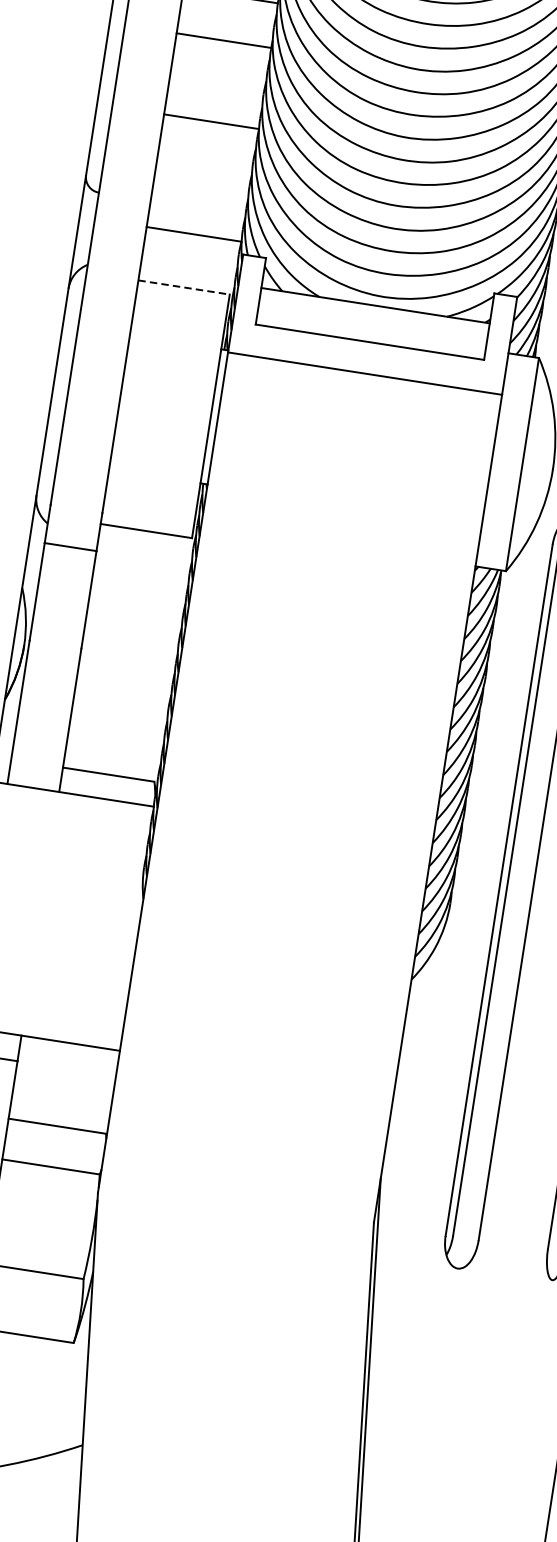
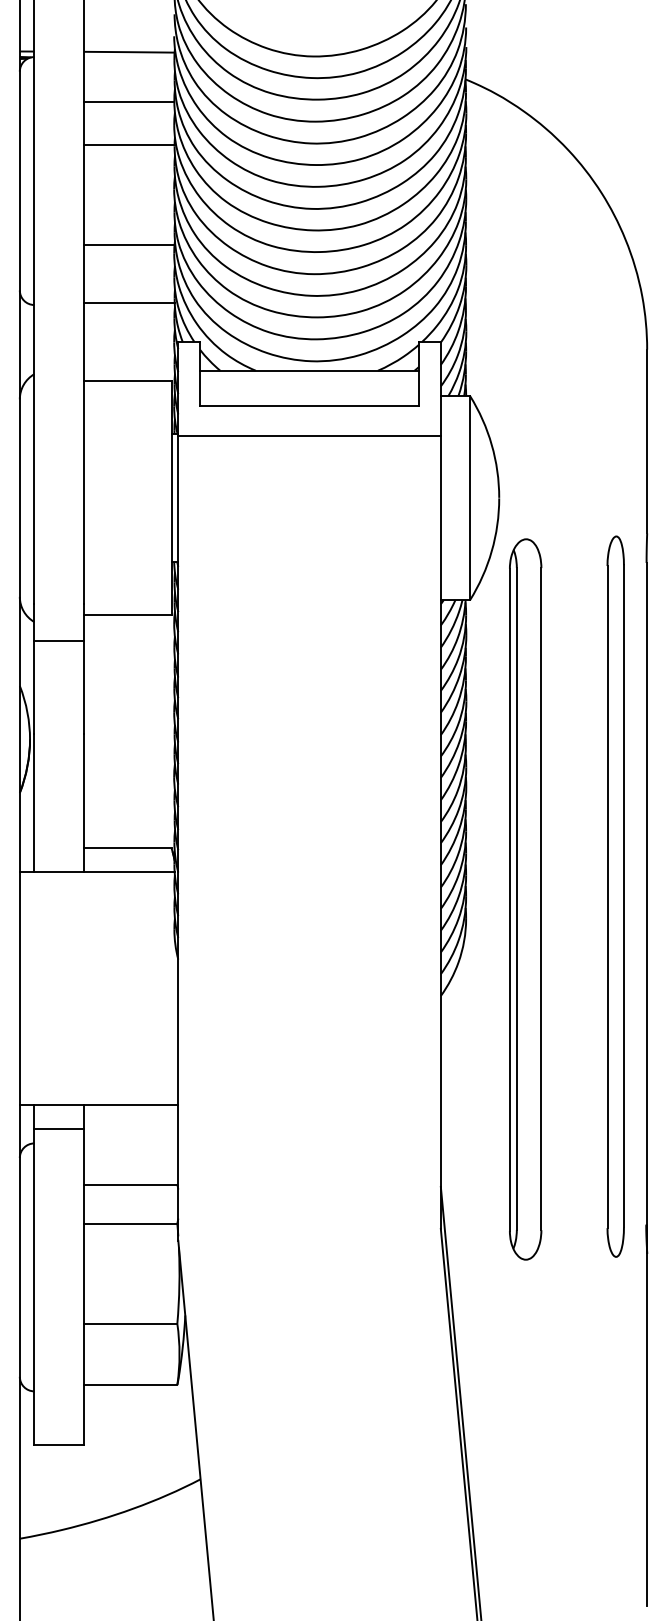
line: (211, 121) -> (129, 245), moved
line: (194, 234) -> (129, 303), moved
line: (183, 287) -> (127, 381), dashed -> solid

